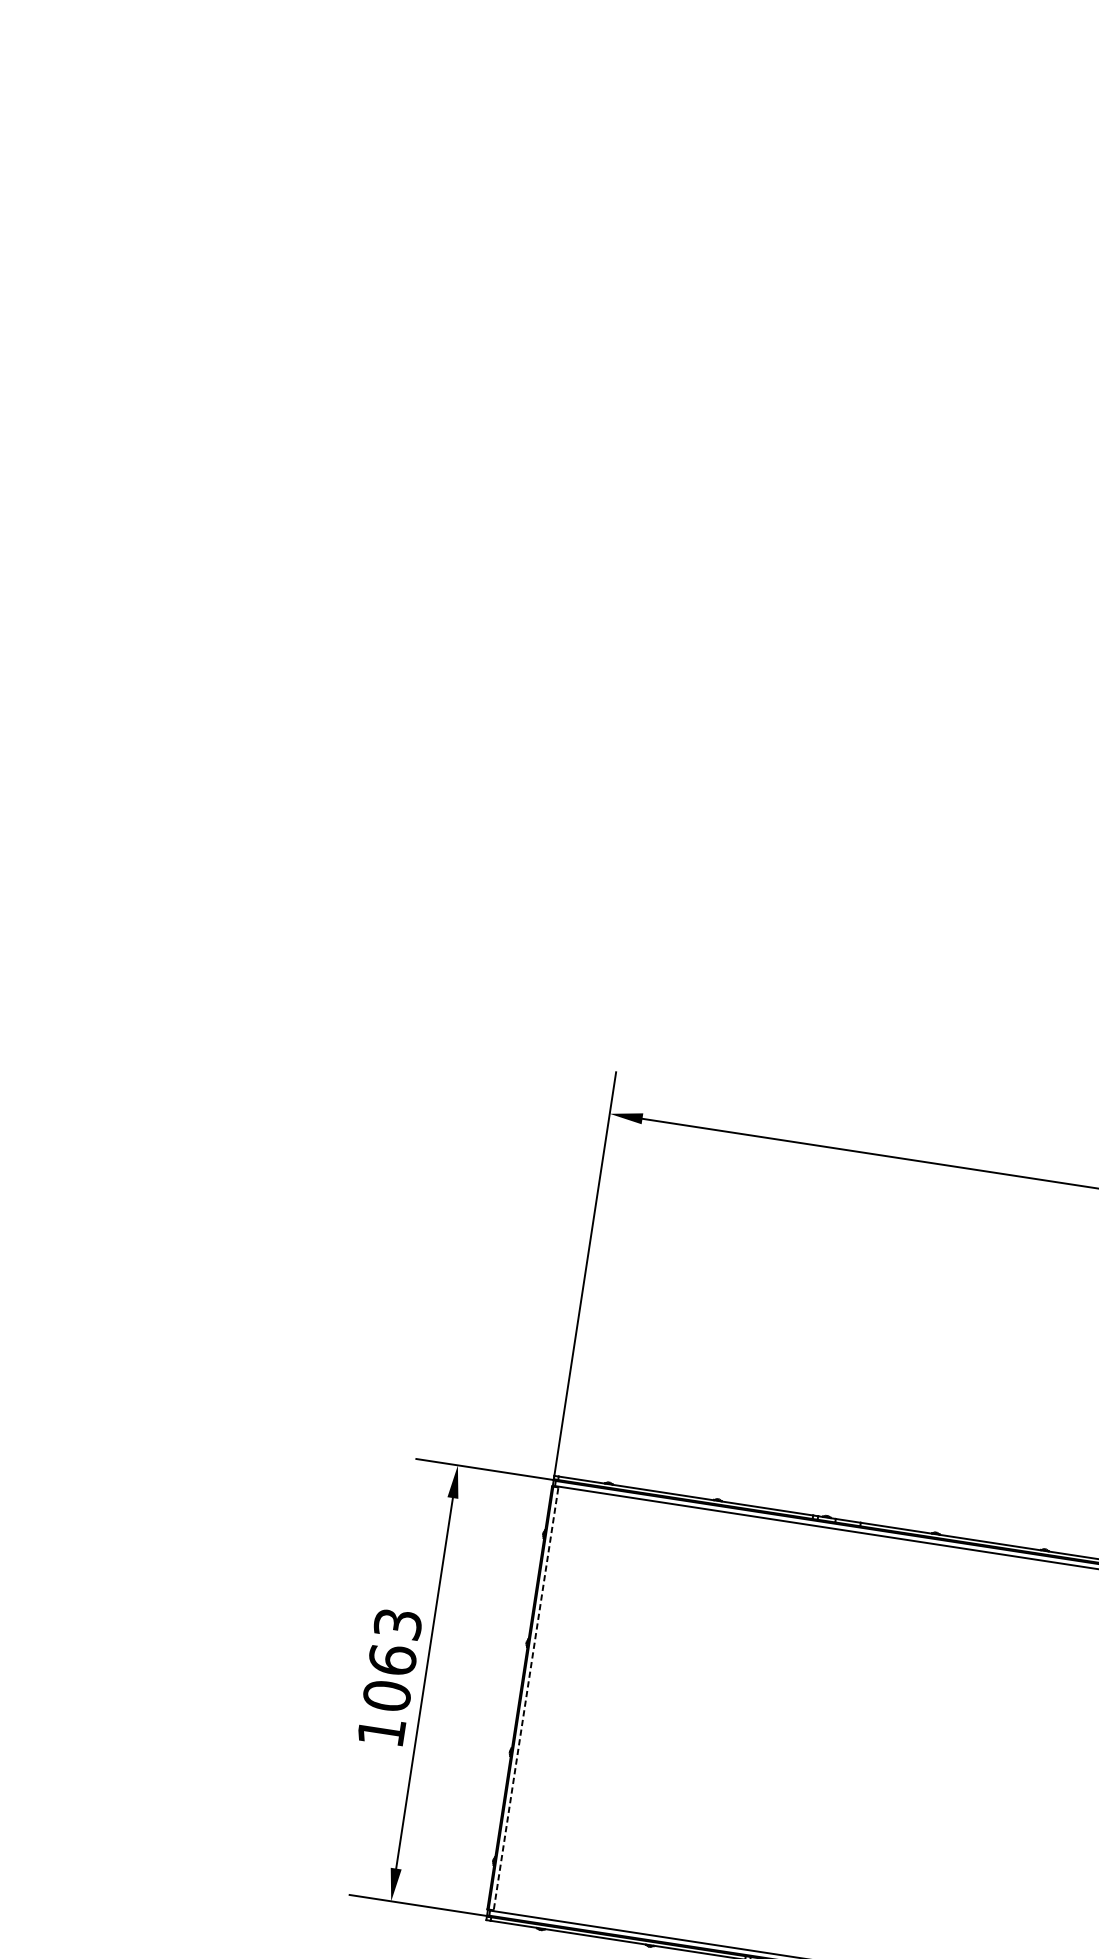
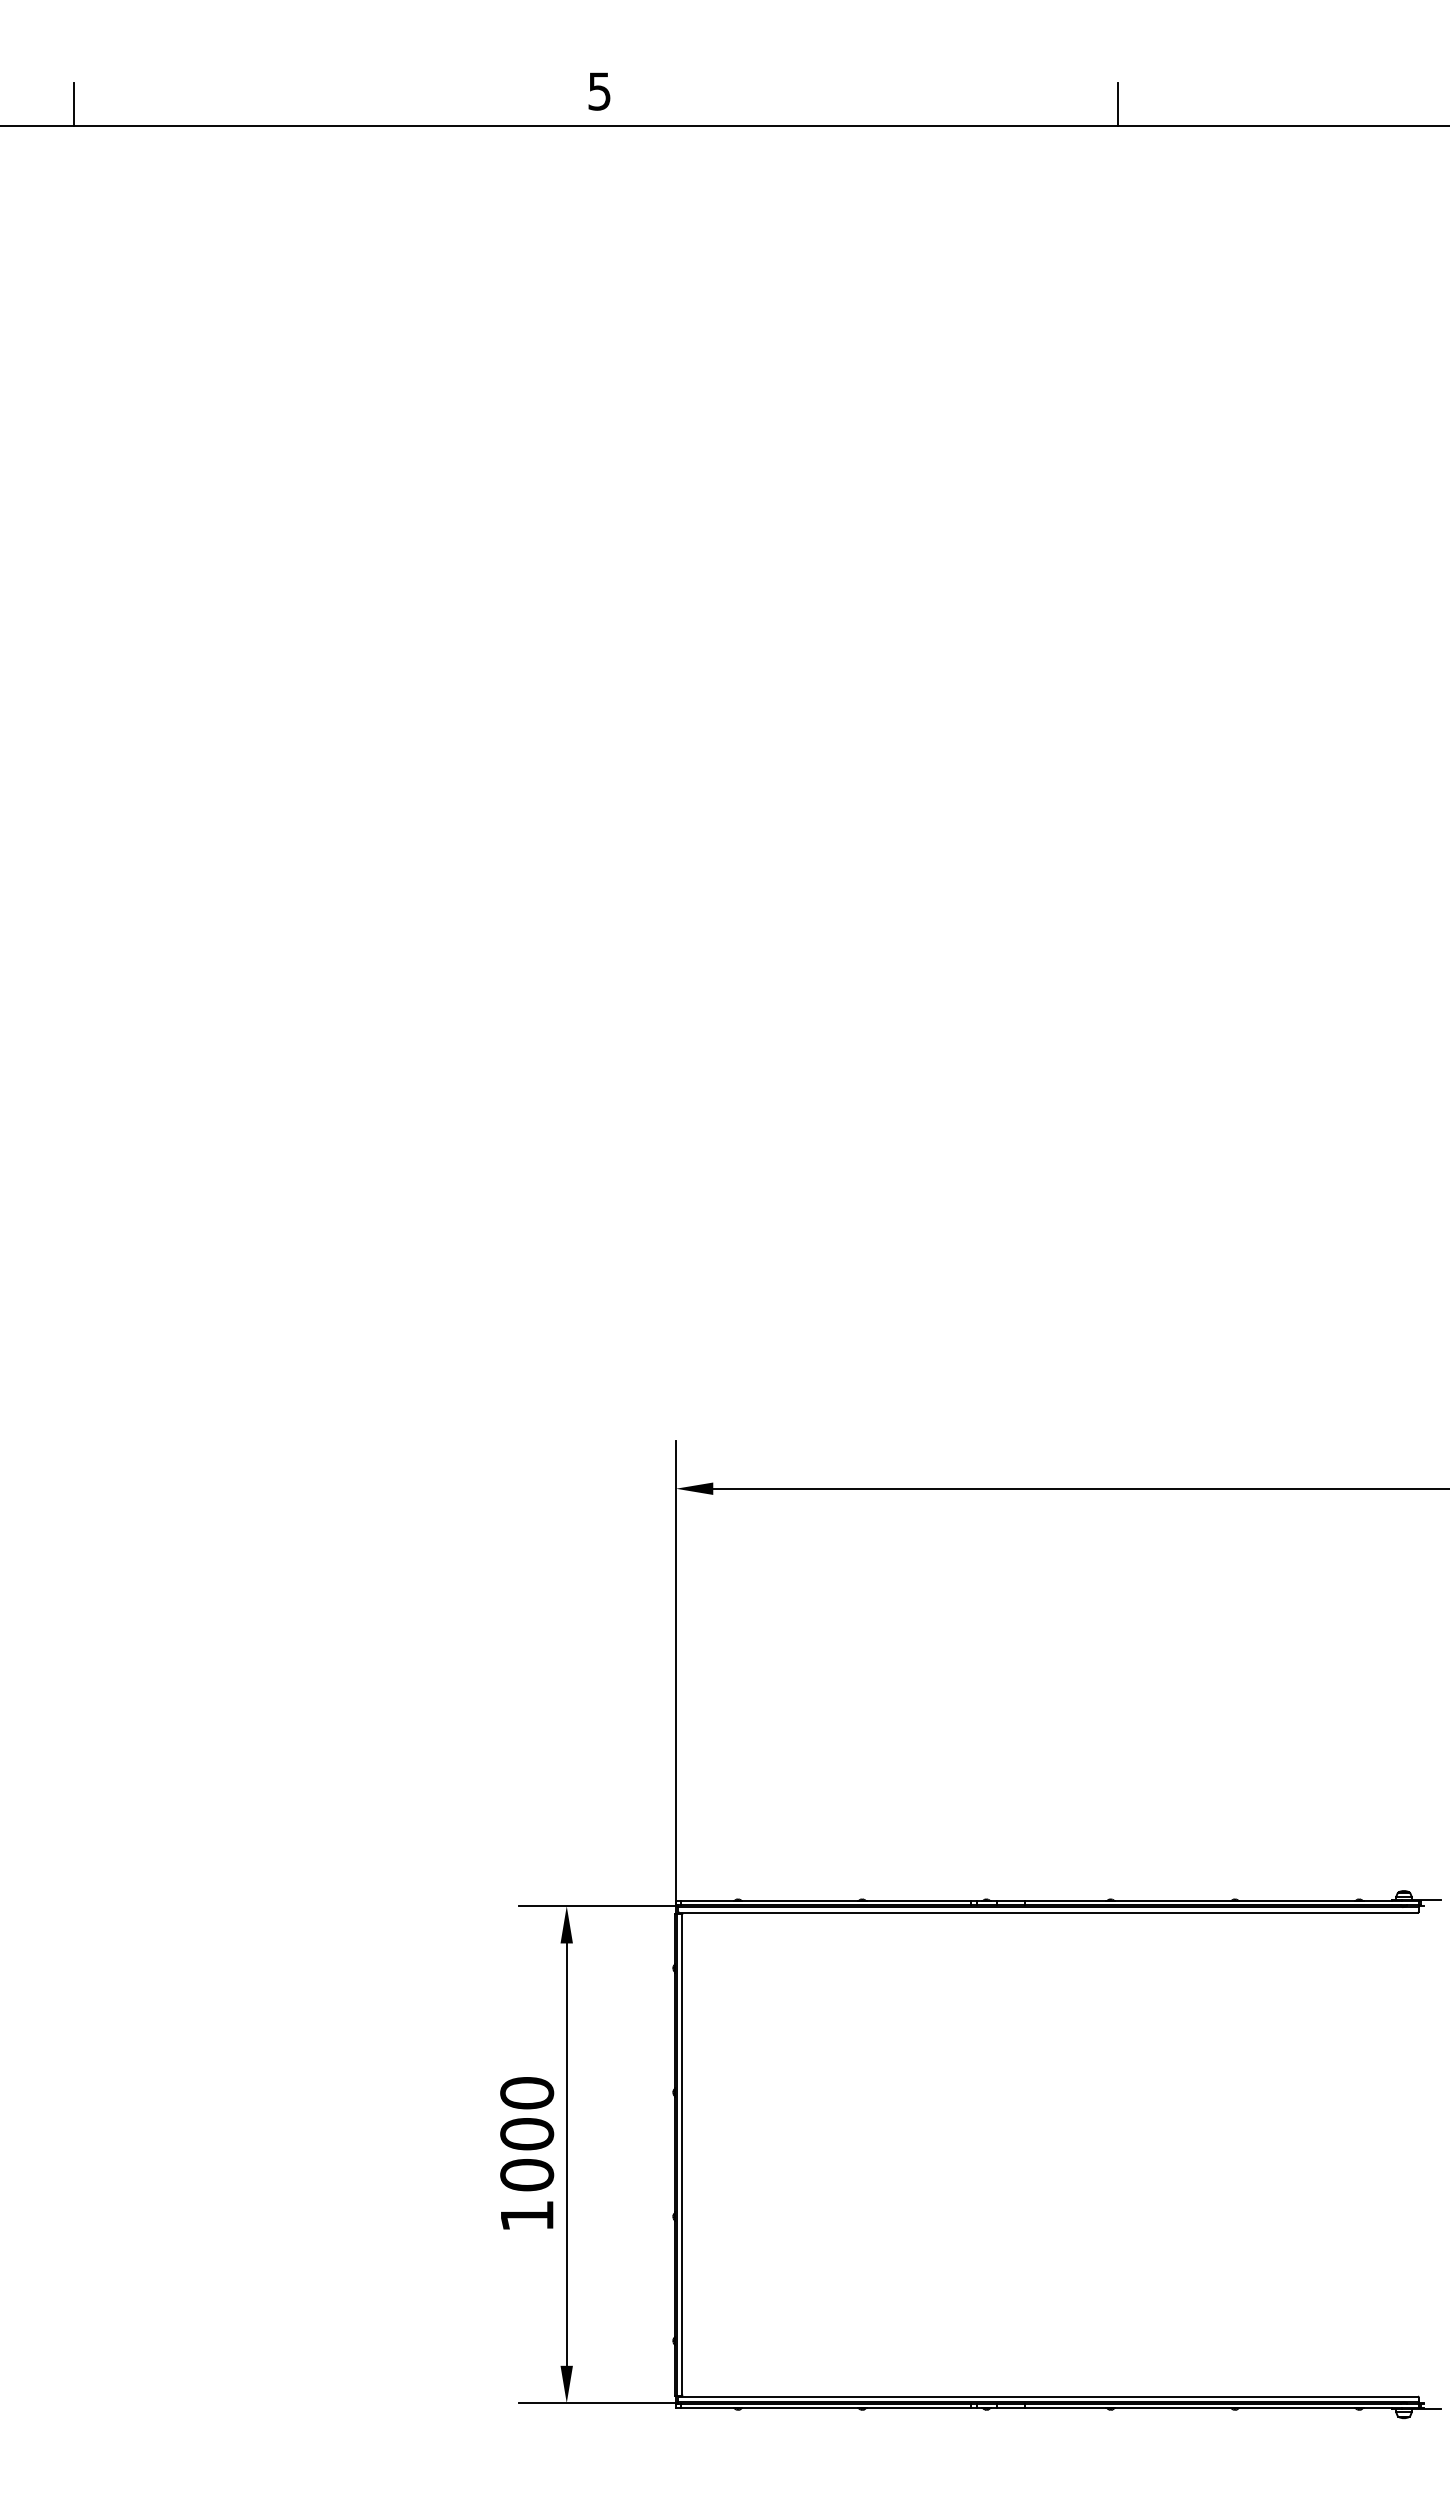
text: (395, 1641) -> (527, 2113), 1063 -> 1000
line: (525, 1699) -> (682, 2155), dashed -> solid

